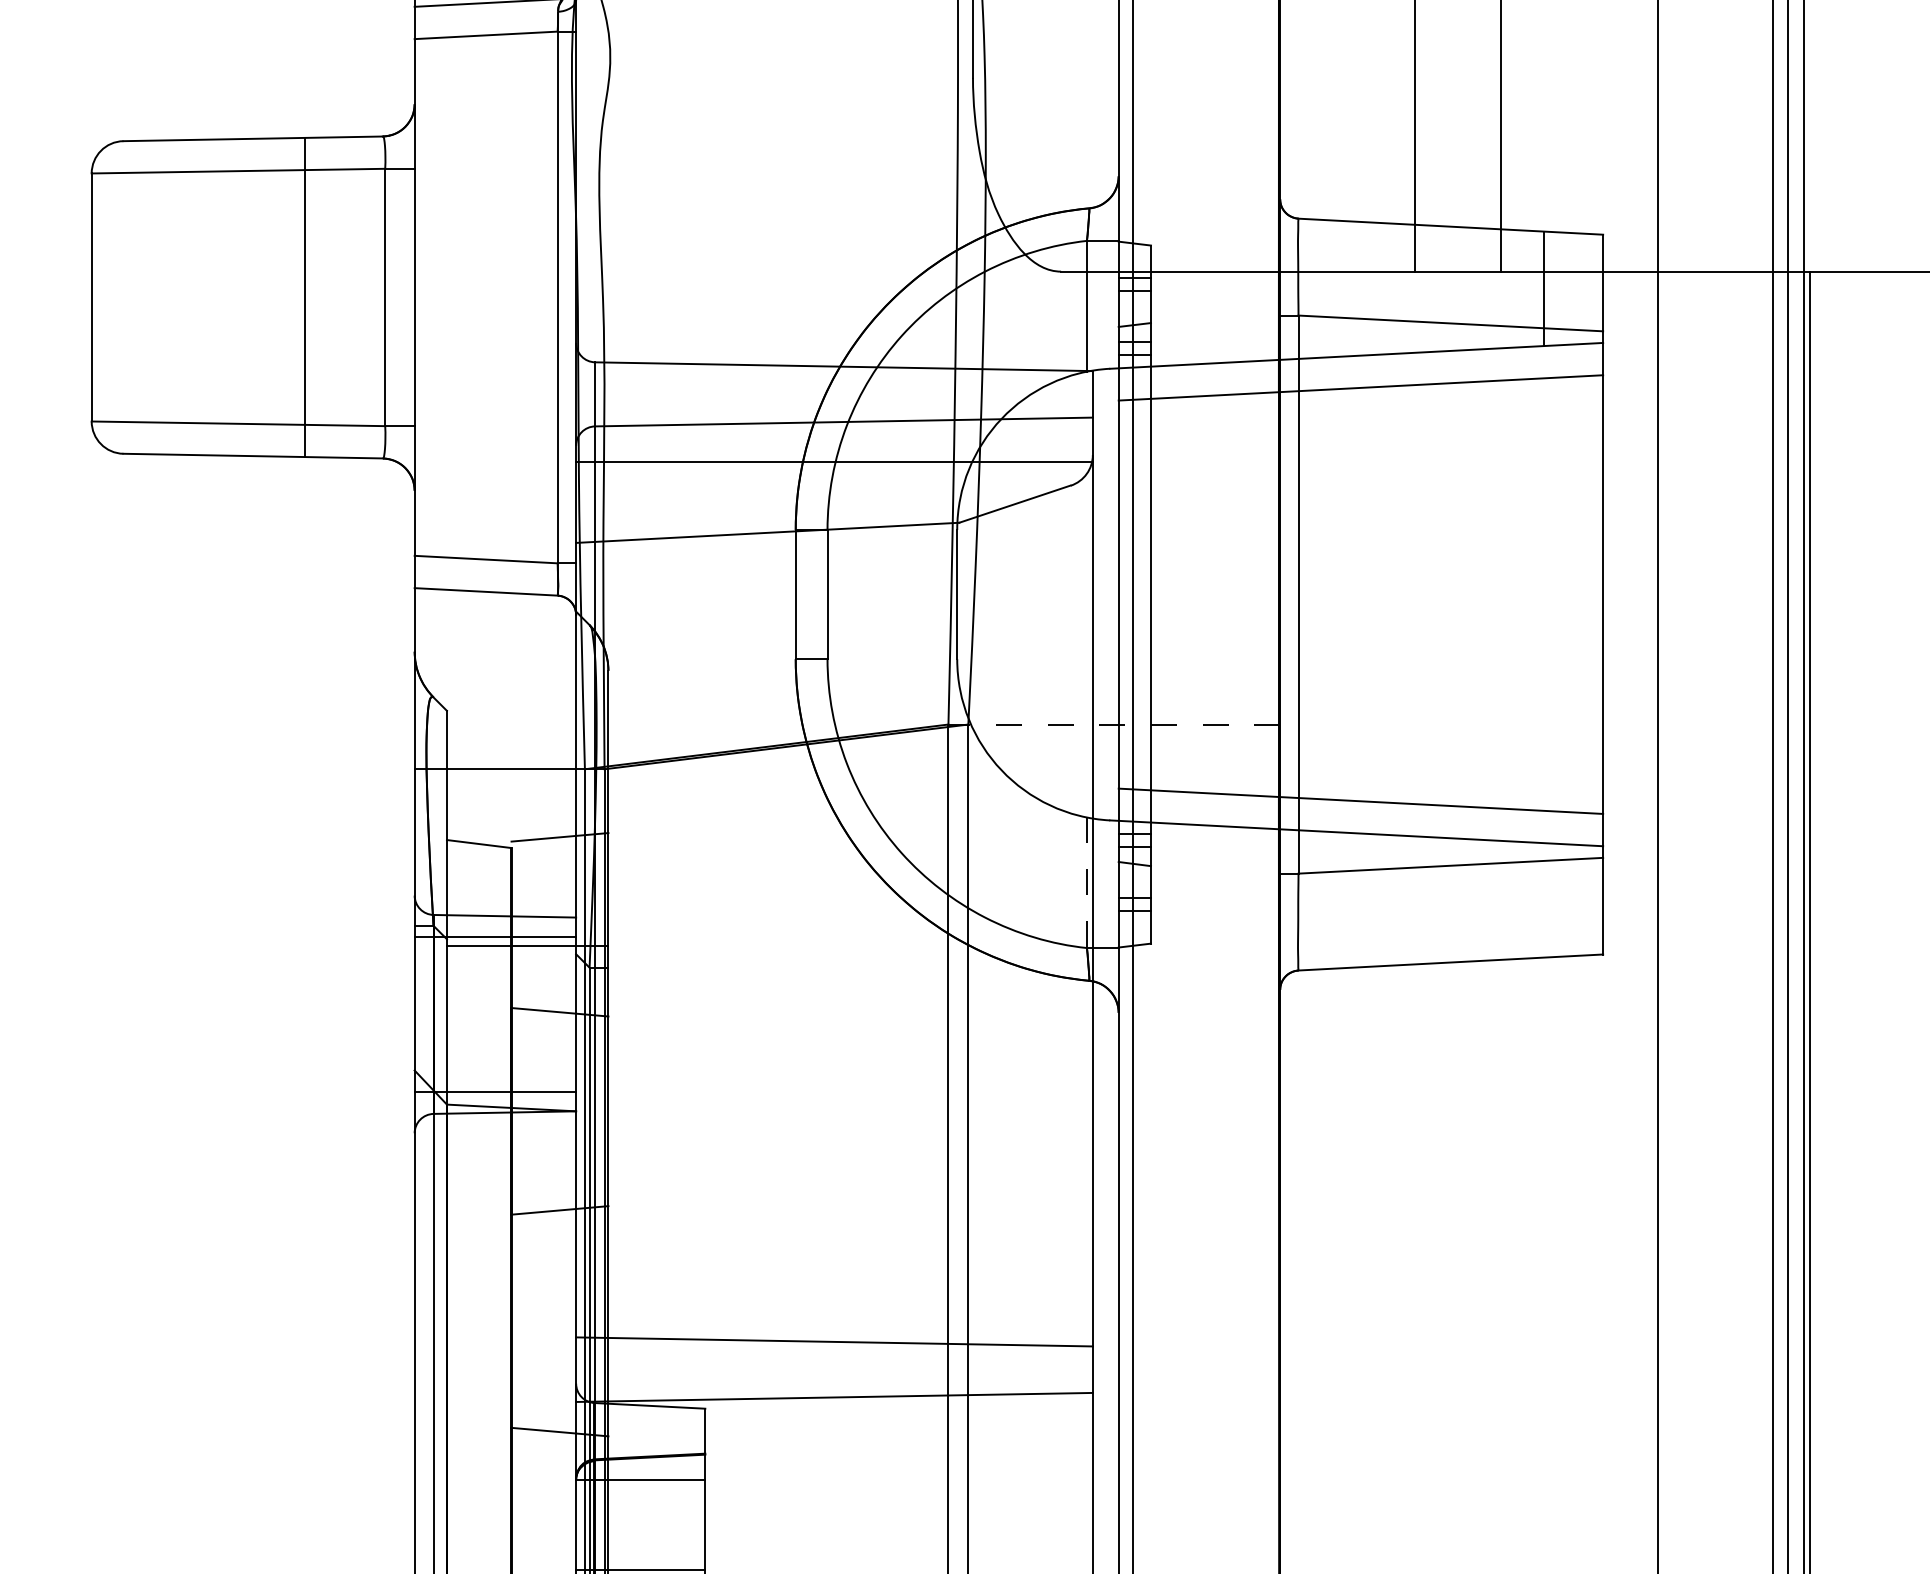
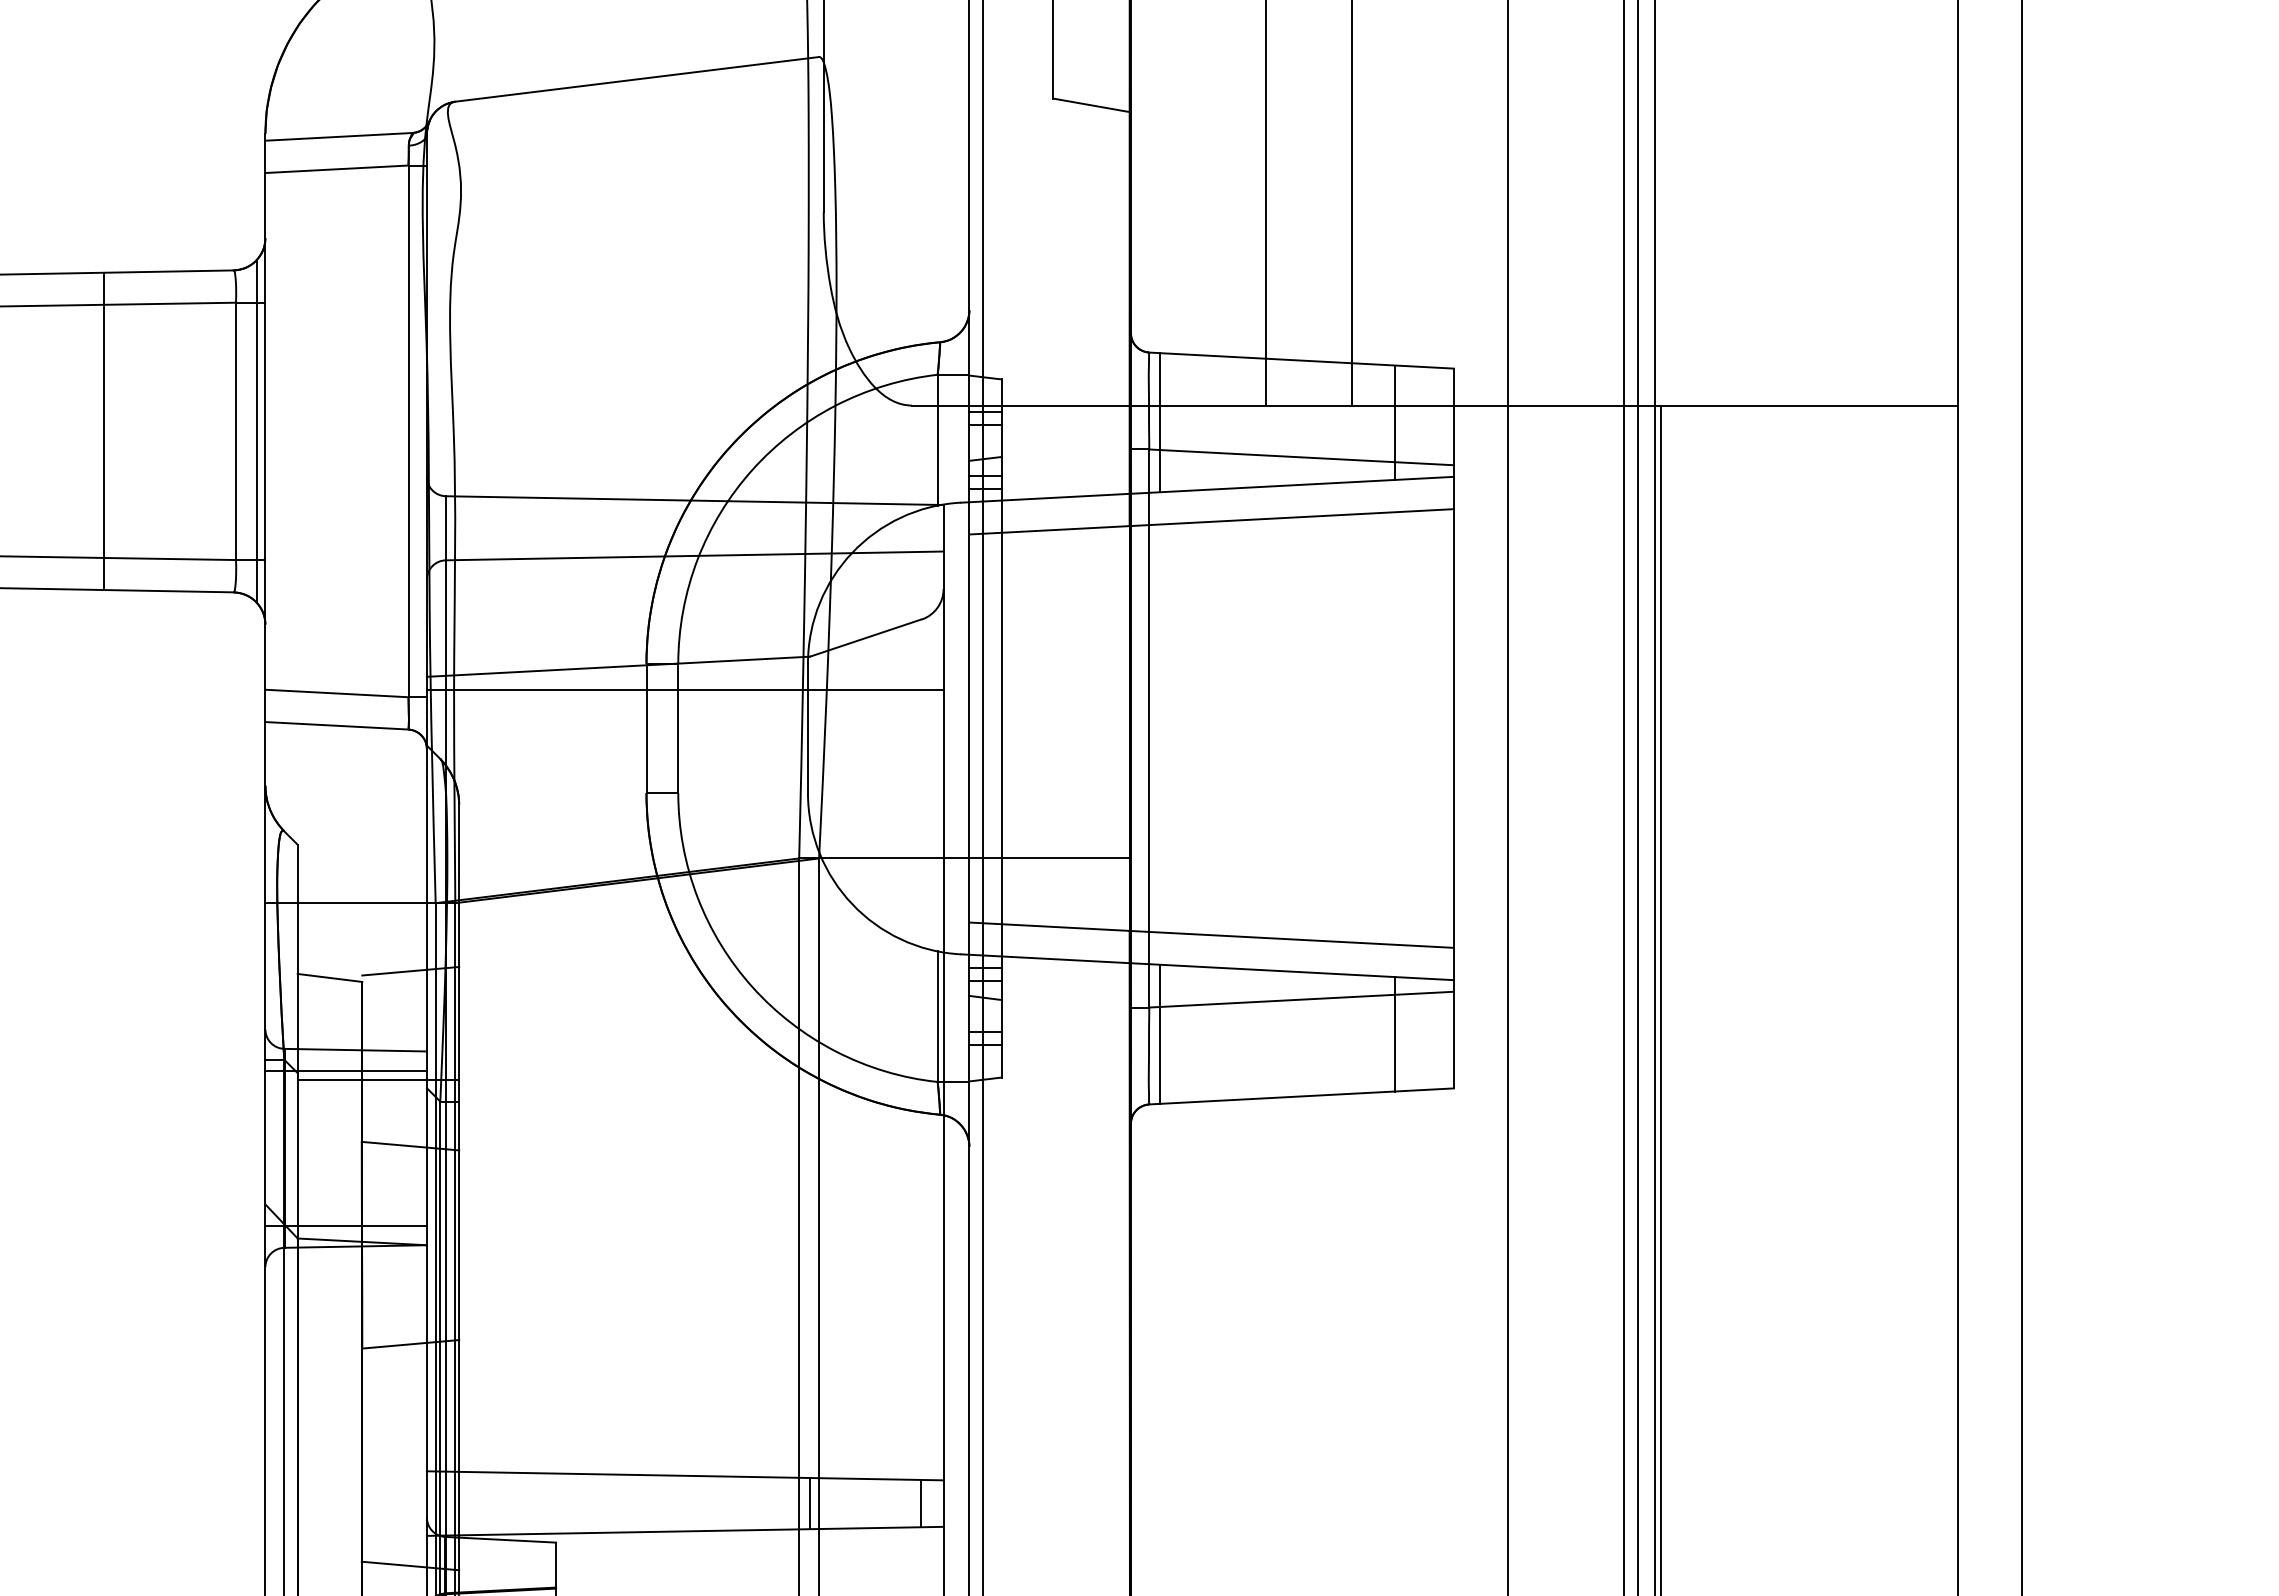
line: (1309, 288) -> (1160, 422), added
line: (405, 296) -> (256, 430), added
line: (304, 297) -> (103, 431), moved
line: (833, 461) -> (684, 689), moved
line: (1114, 724) -> (965, 858), dashed -> solid
line: (1086, 883) -> (937, 1017), dashed -> solid
line: (1309, 899) -> (1160, 1033), added
line: (1543, 900) -> (1394, 1034), added
line: (959, 1369) -> (810, 1503), added
line: (1070, 1369) -> (921, 1503), added

